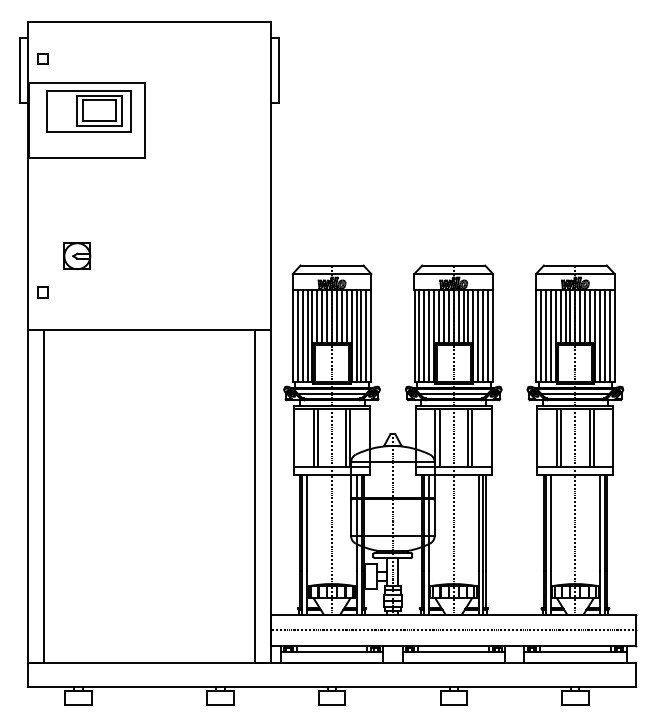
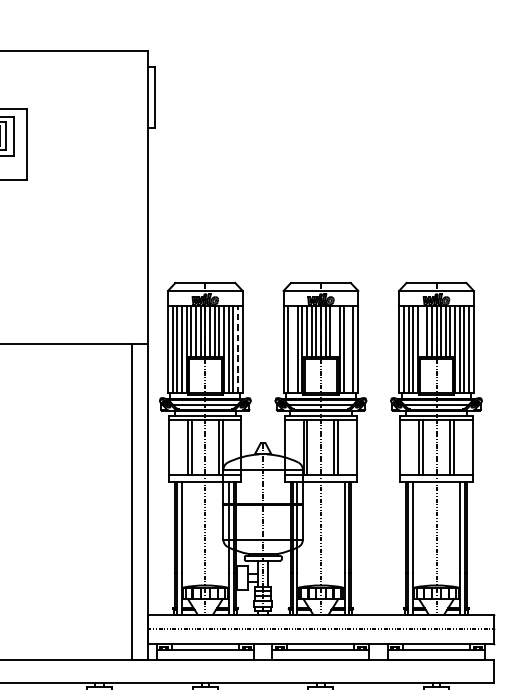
line: (468, 316) -> (334, 331), removed
line: (560, 316) -> (422, 331), removed
line: (366, 335) -> (238, 349), solid -> dashed
line: (424, 335) -> (293, 349), removed
line: (483, 335) -> (349, 349), removed

